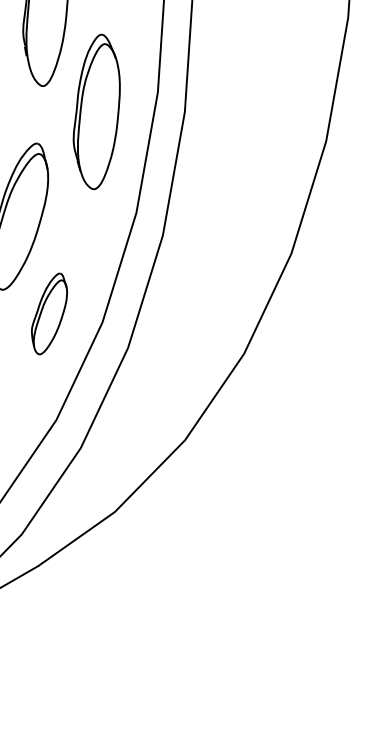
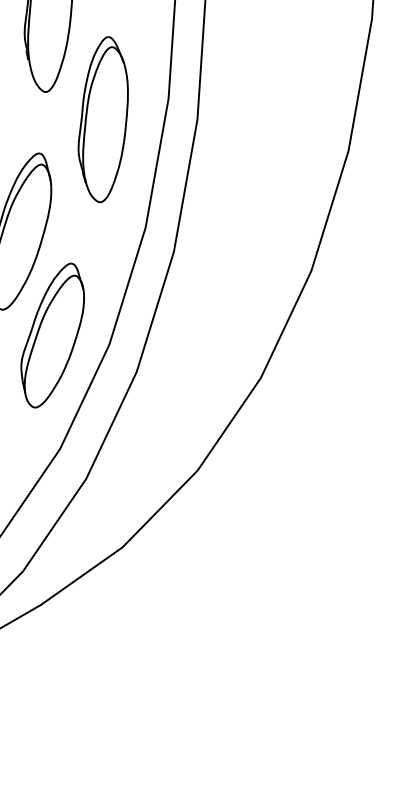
part: (49, 313) -> (52, 335), size x1.67

